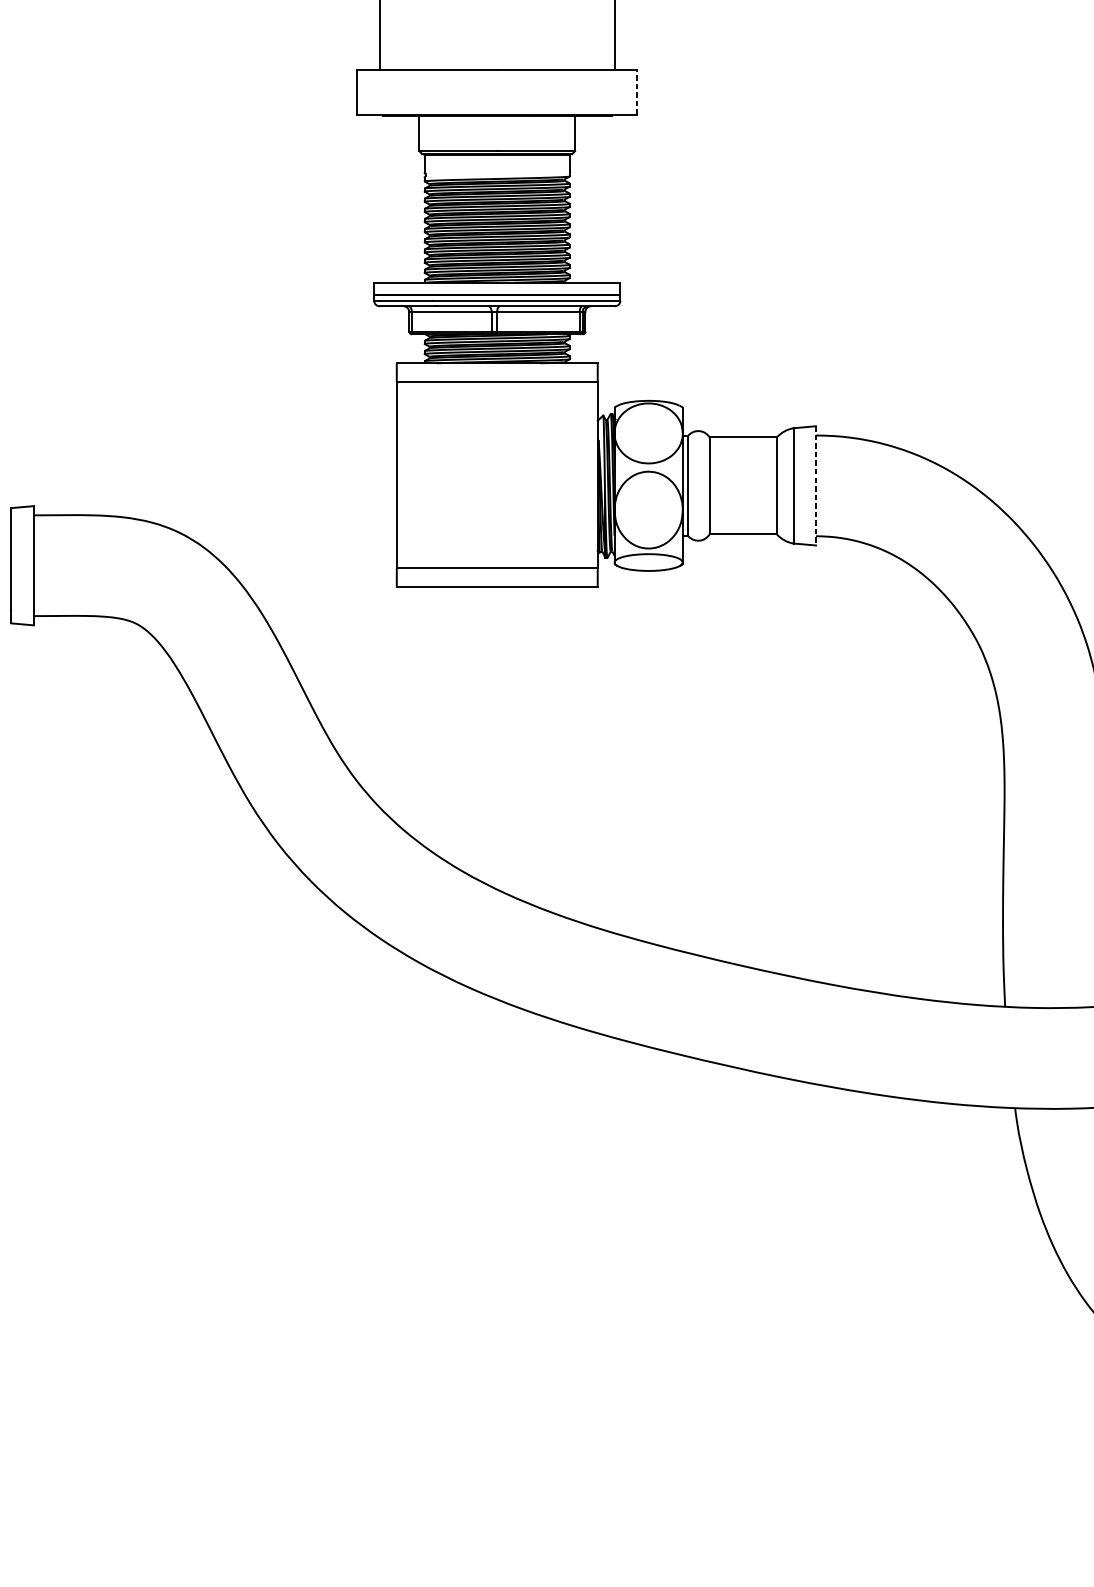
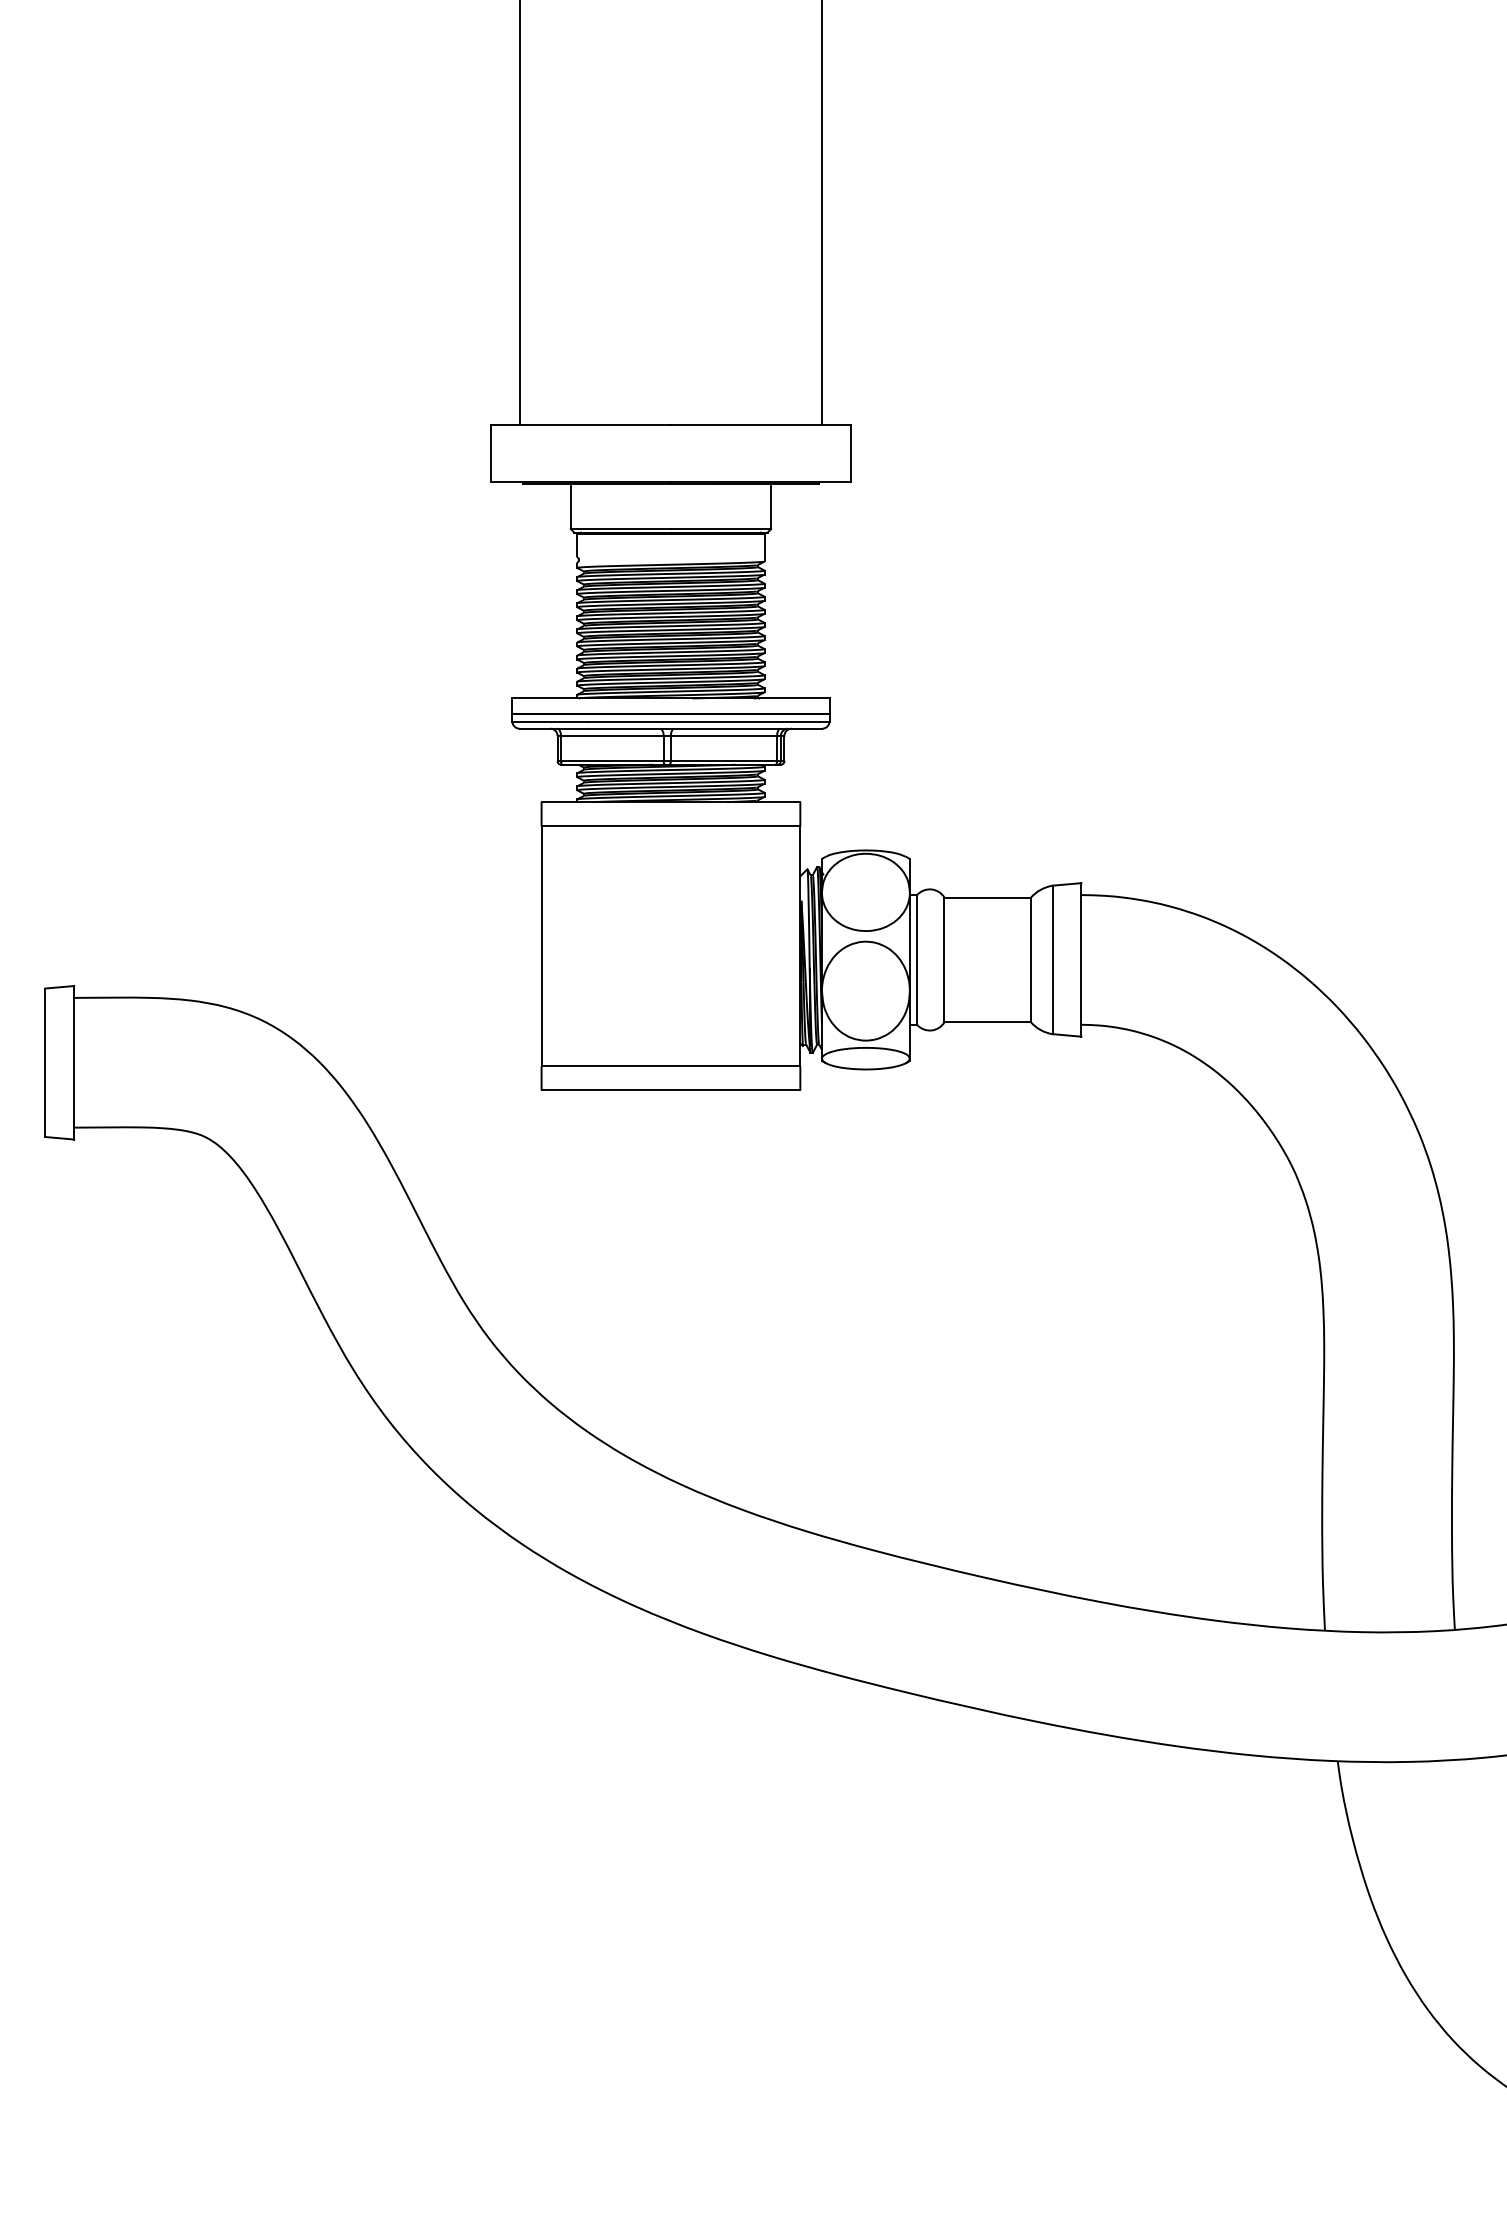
line: (637, 92) -> (851, 453), dashed -> solid
line: (816, 485) -> (1081, 959), dashed -> solid

